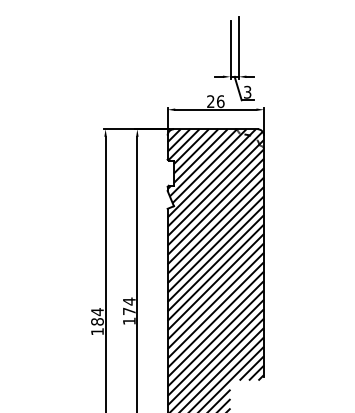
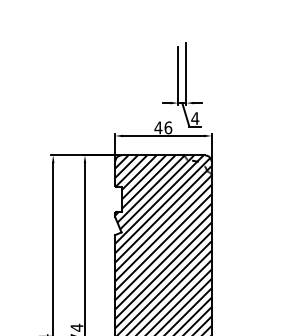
text: (247, 91) -> (195, 117), 3 -> 4
text: (210, 101) -> (158, 127), 26 -> 46

